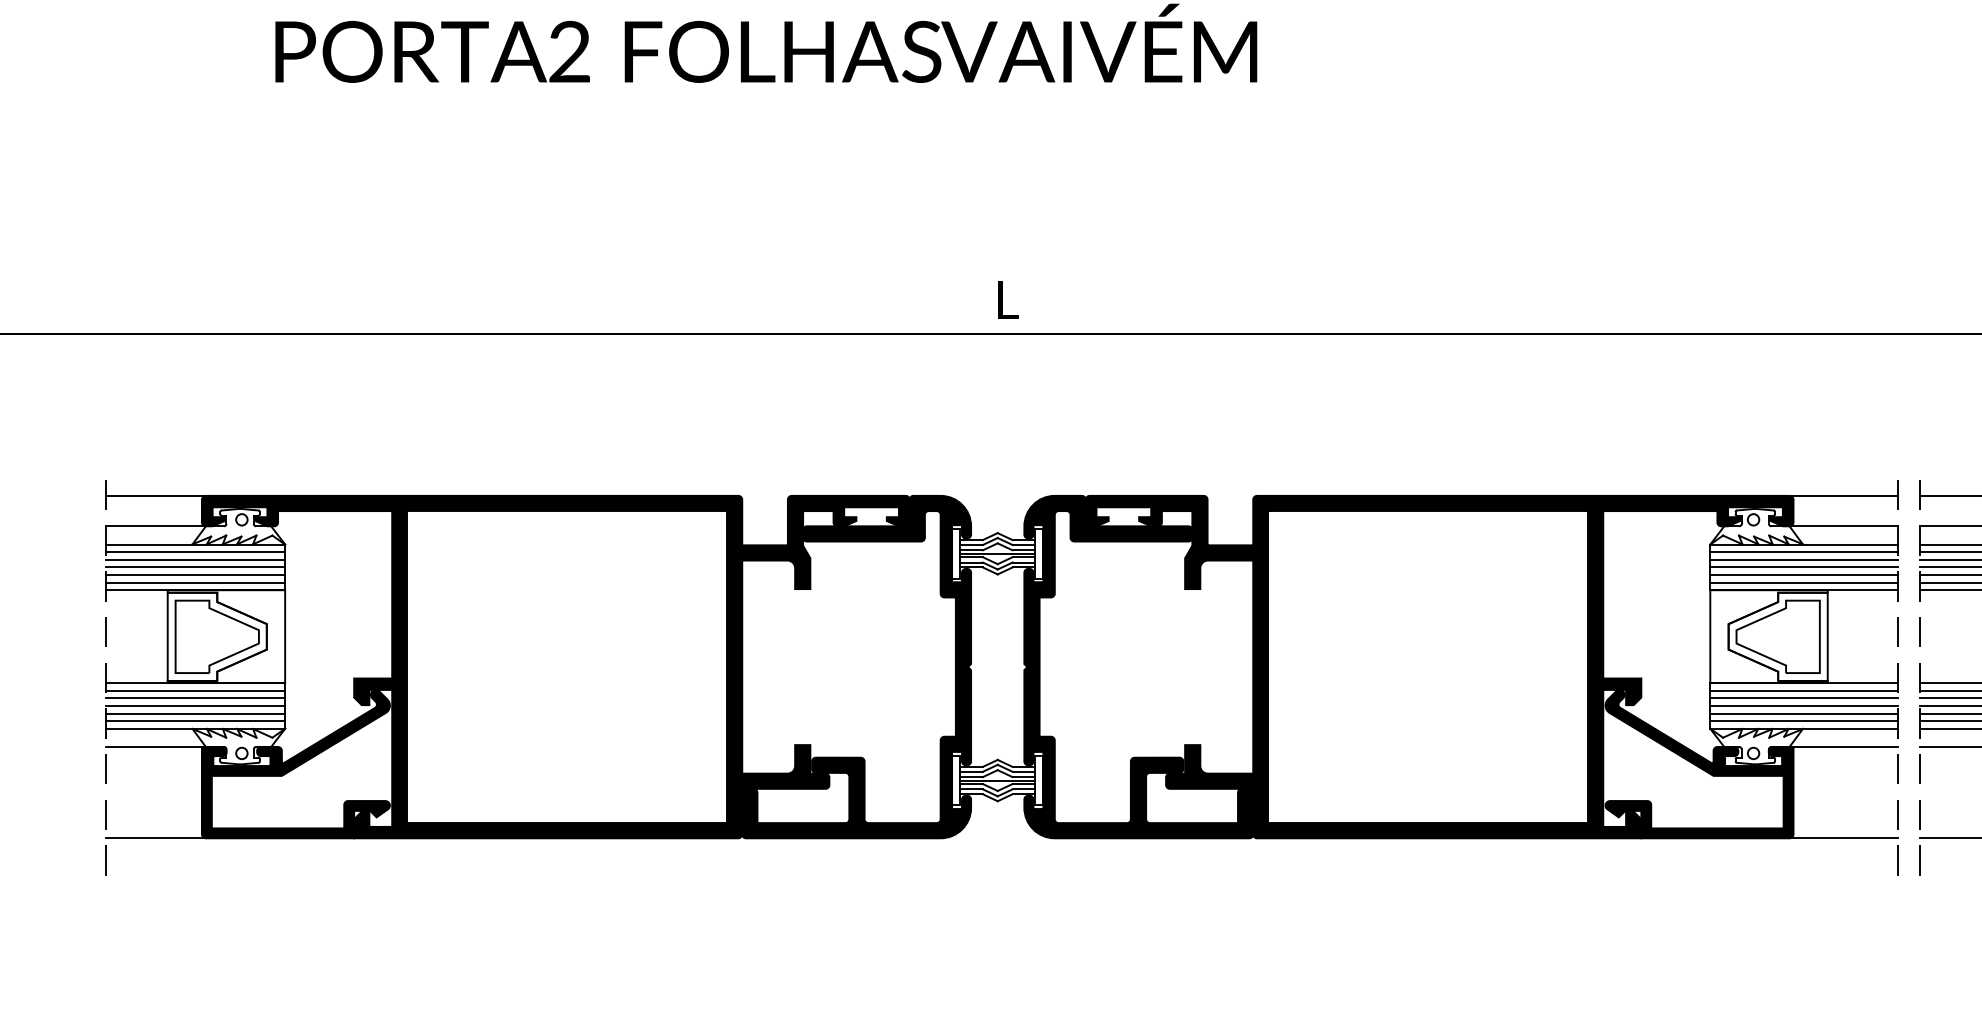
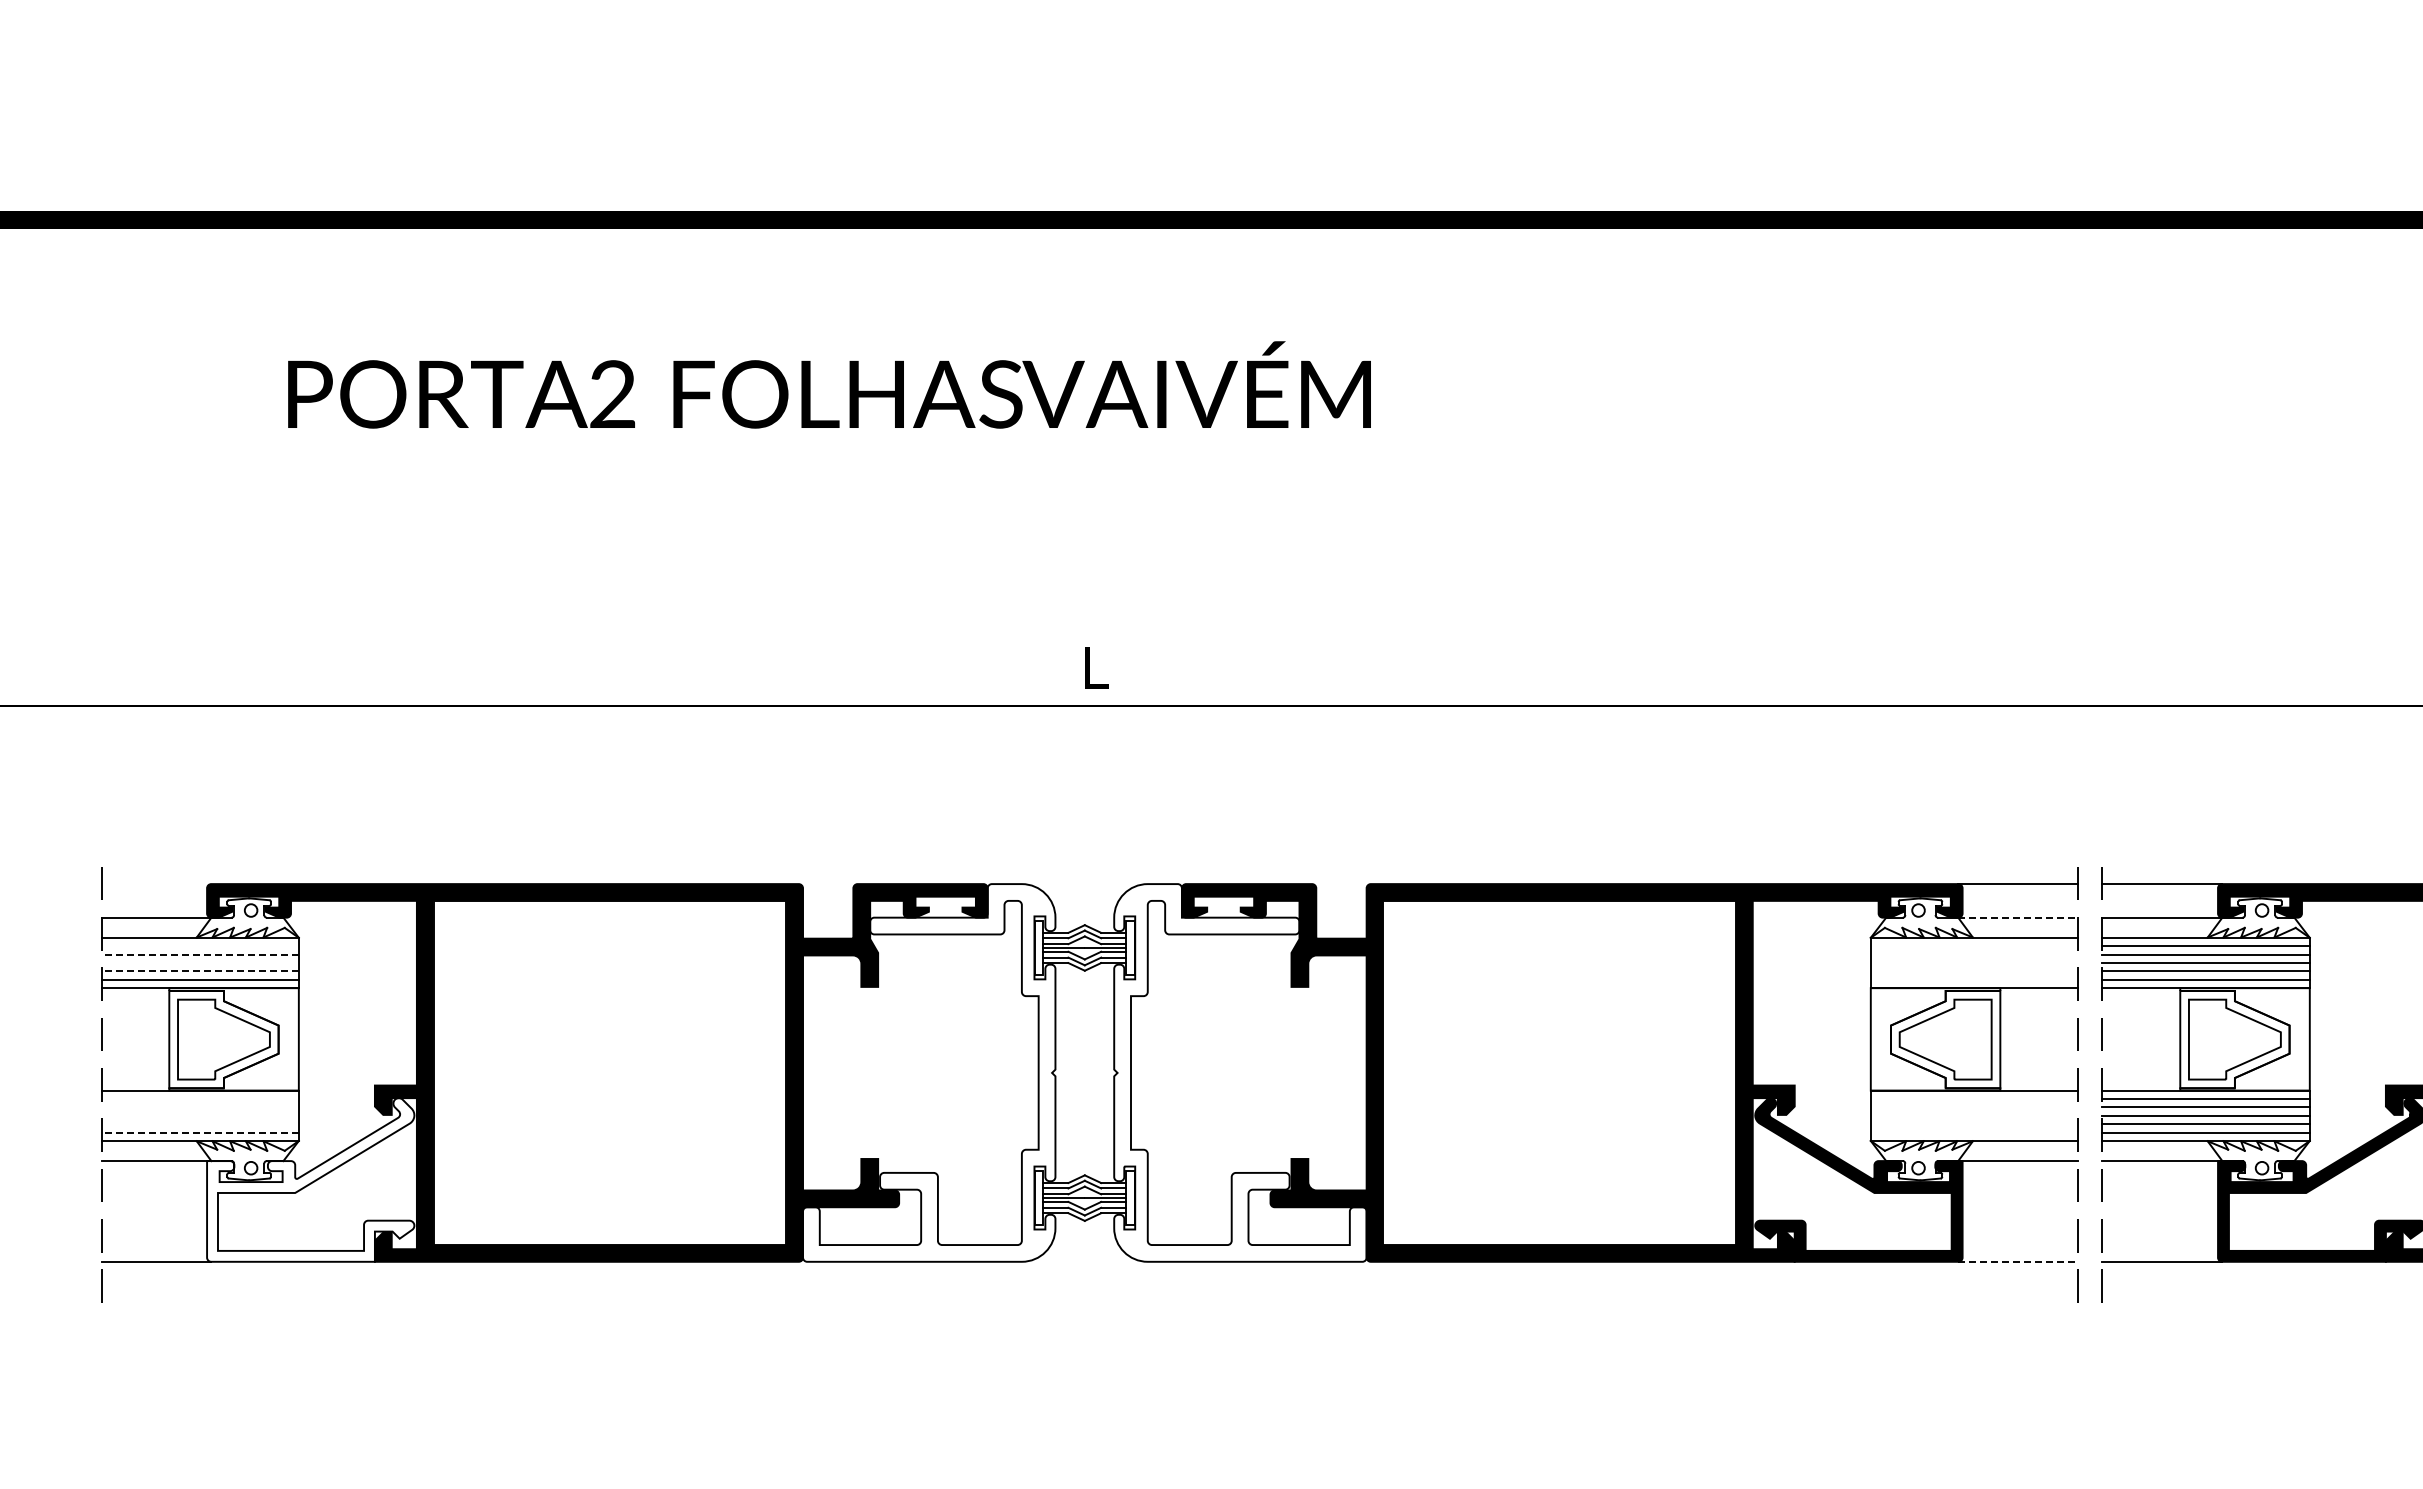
line: (156, 496) -> (156, 884), removed
line: (1843, 526) -> (2017, 917), solid -> dashed
line: (195, 552) -> (199, 946), removed
line: (1803, 552) -> (1973, 946), removed
line: (196, 559) -> (200, 954), solid -> dashed
line: (1803, 559) -> (1973, 954), removed
line: (195, 567) -> (199, 963), removed
line: (1803, 567) -> (1973, 963), removed
line: (196, 575) -> (200, 971), solid -> dashed
line: (1803, 575) -> (1973, 971), removed
line: (1803, 582) -> (1973, 979), removed
fill: (856, 666) -> (929, 1072), removed
fill: (1138, 666) -> (1240, 1072), removed
line: (195, 690) -> (199, 1098), removed
line: (1803, 690) -> (1973, 1098), removed
line: (195, 698) -> (199, 1107), removed
line: (1803, 698) -> (1973, 1107), removed
line: (195, 705) -> (199, 1115), removed
line: (1803, 705) -> (1973, 1115), removed
line: (195, 713) -> (199, 1124), removed
line: (1803, 713) -> (1973, 1124), removed
line: (196, 721) -> (200, 1132), solid -> dashed
line: (1803, 721) -> (1973, 1132), removed
fill: (295, 763) -> (310, 1179), removed
line: (1844, 838) -> (2018, 1261), solid -> dashed

